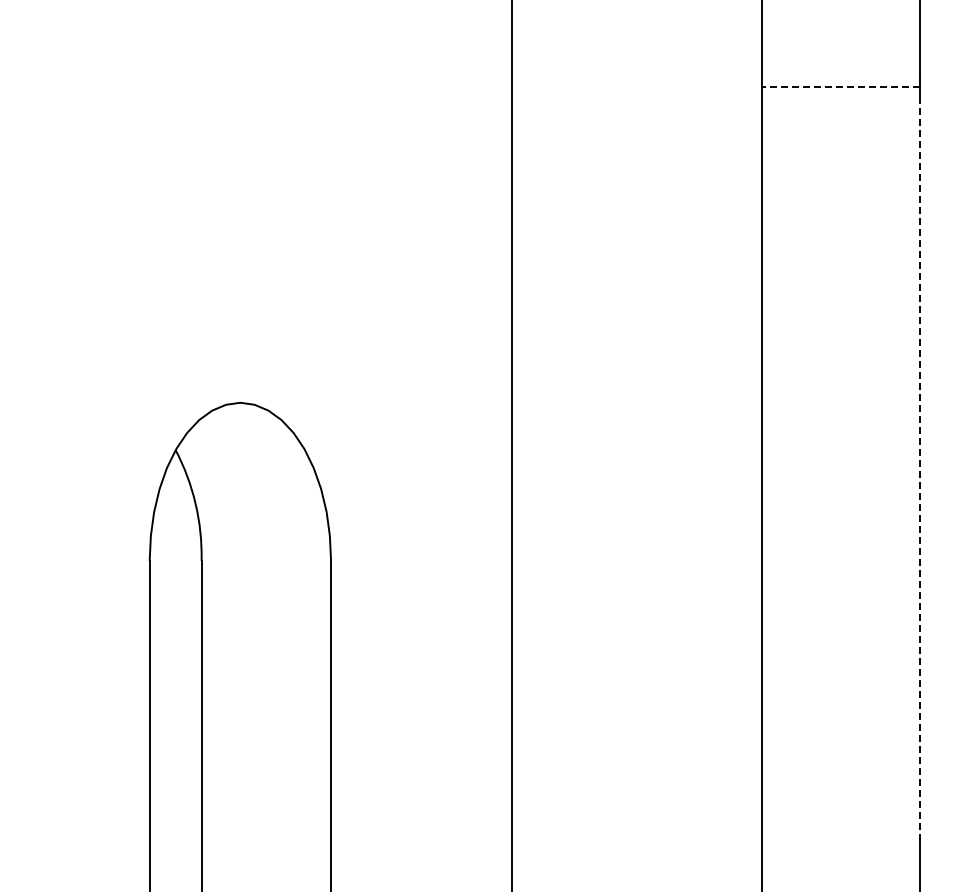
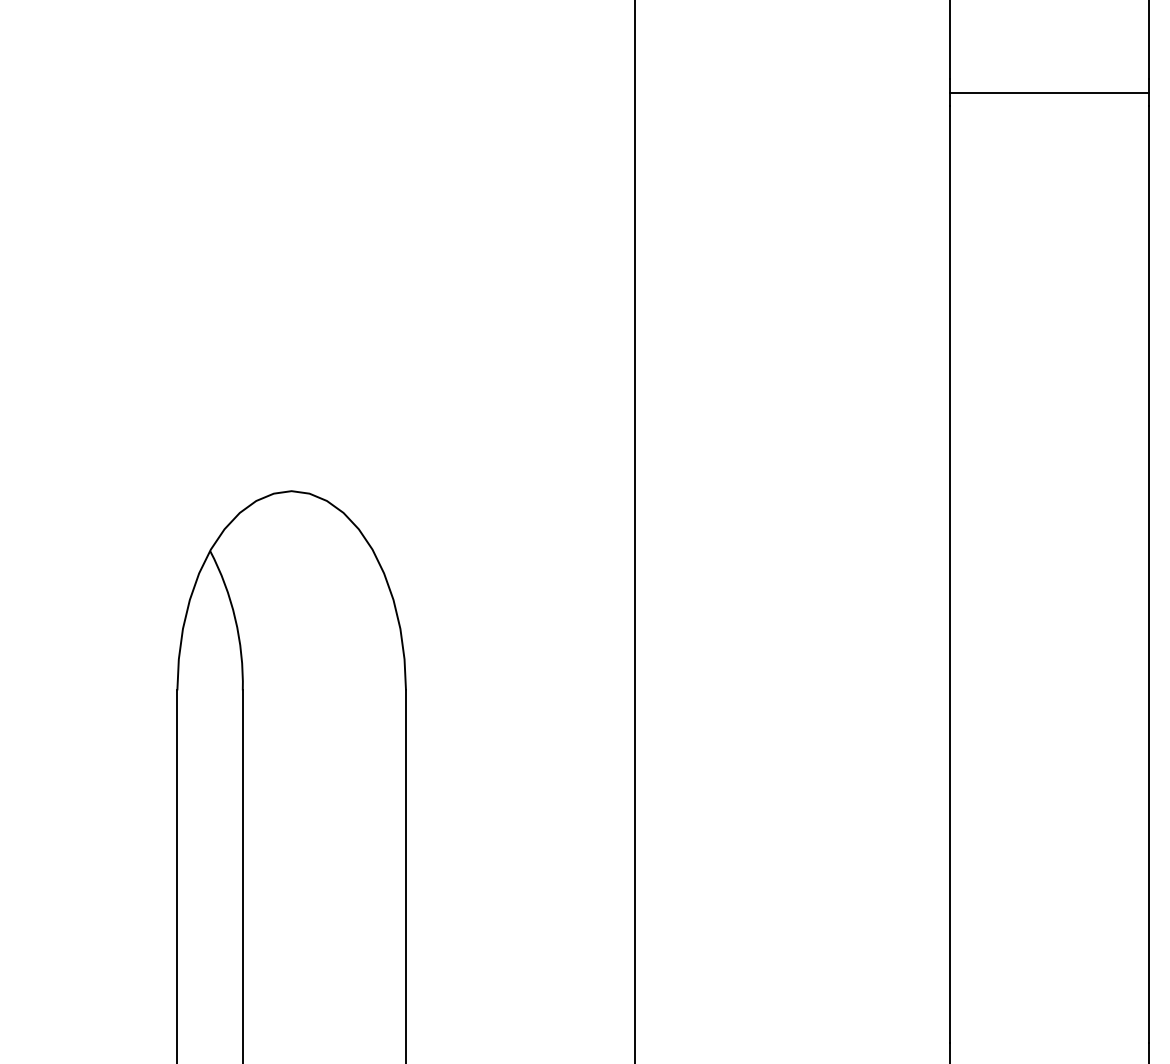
line: (840, 86) -> (1048, 92), dashed -> solid
line: (920, 468) -> (1149, 574), dashed -> solid

